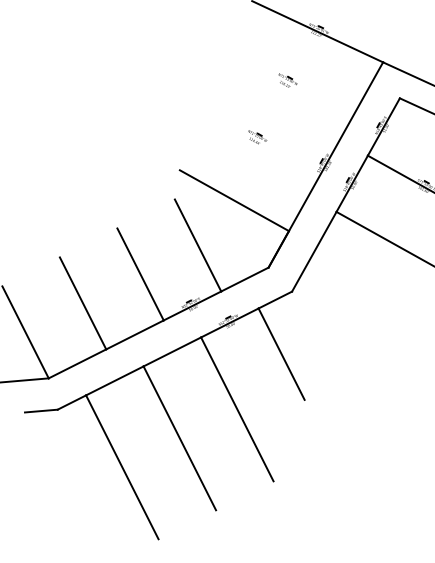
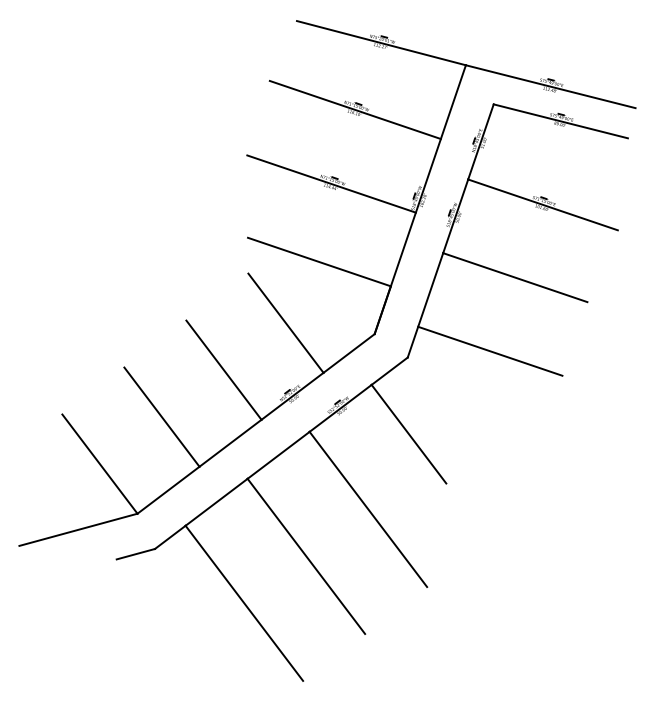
line: (285, 81) -> (354, 109), added
line: (256, 138) -> (331, 183), added
line: (360, 298) -> (490, 350), added

